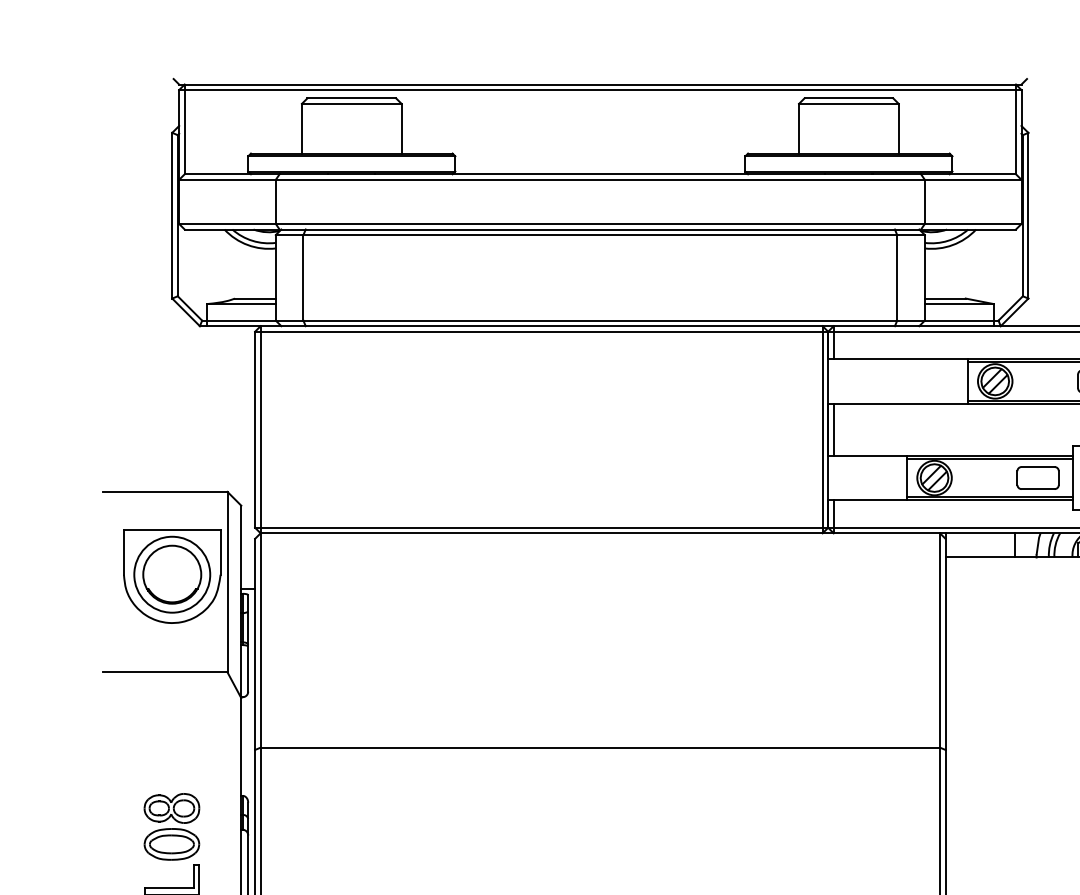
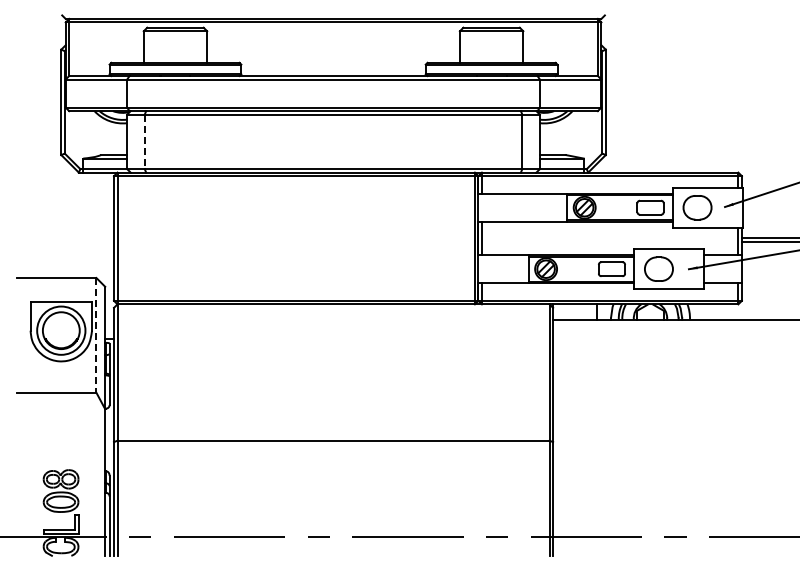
line: (303, 278) -> (144, 142), solid -> dashed
line: (227, 582) -> (96, 335), solid -> dashed

